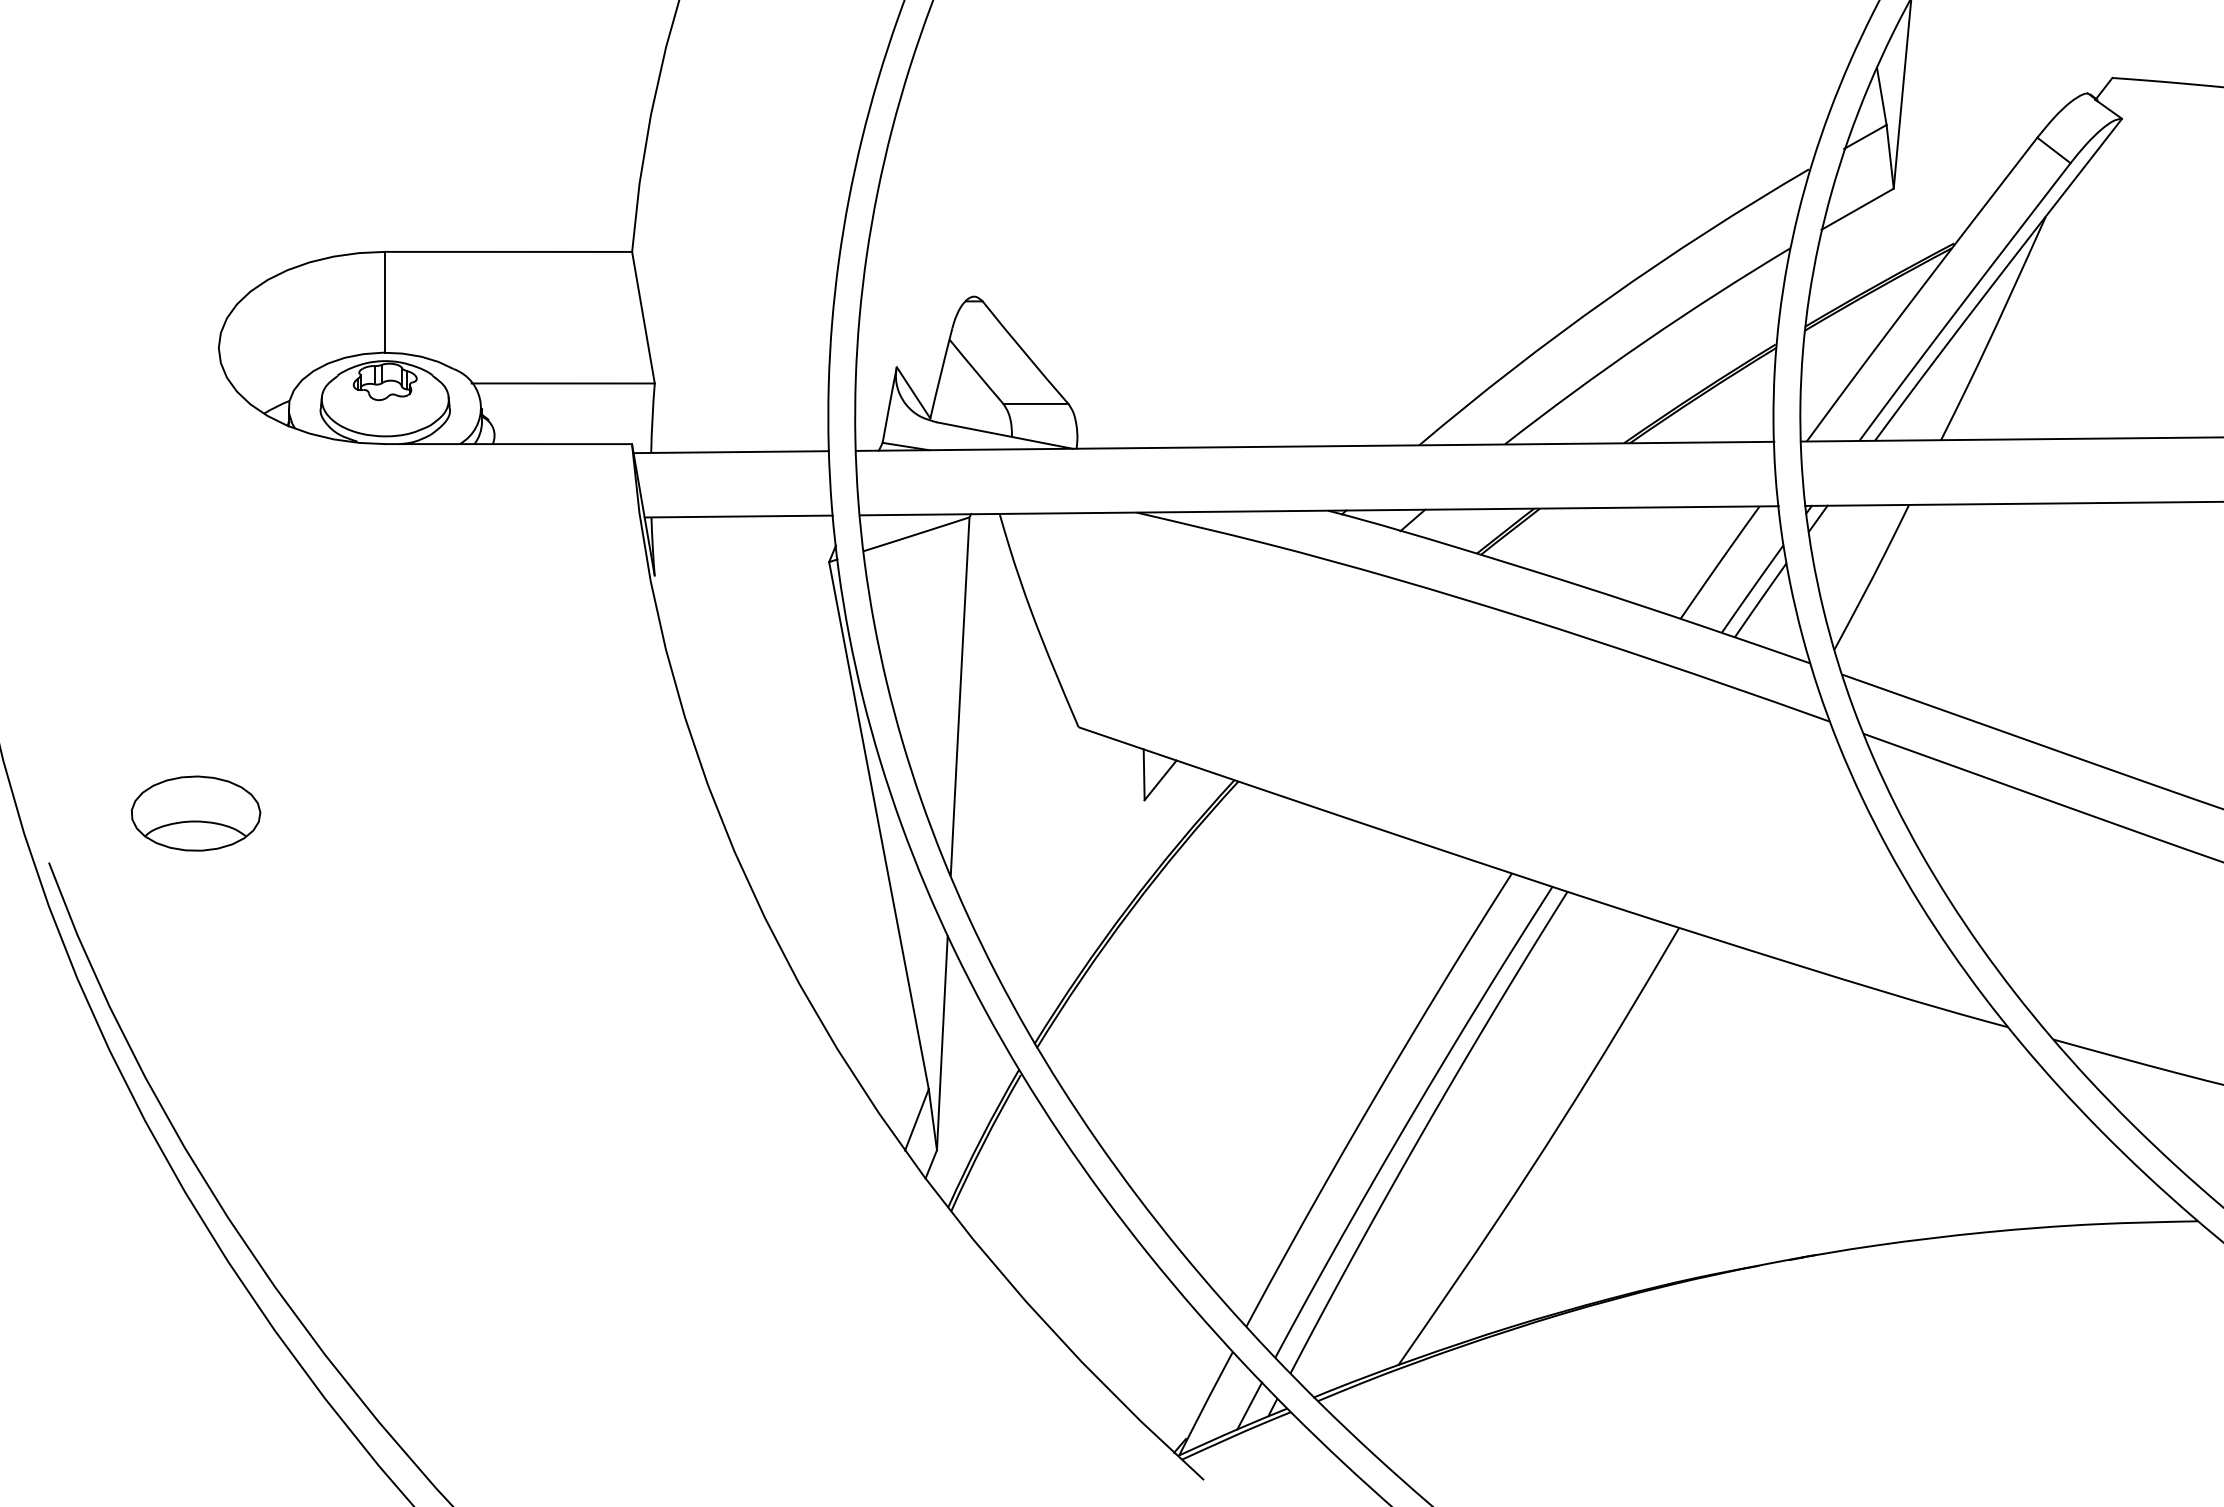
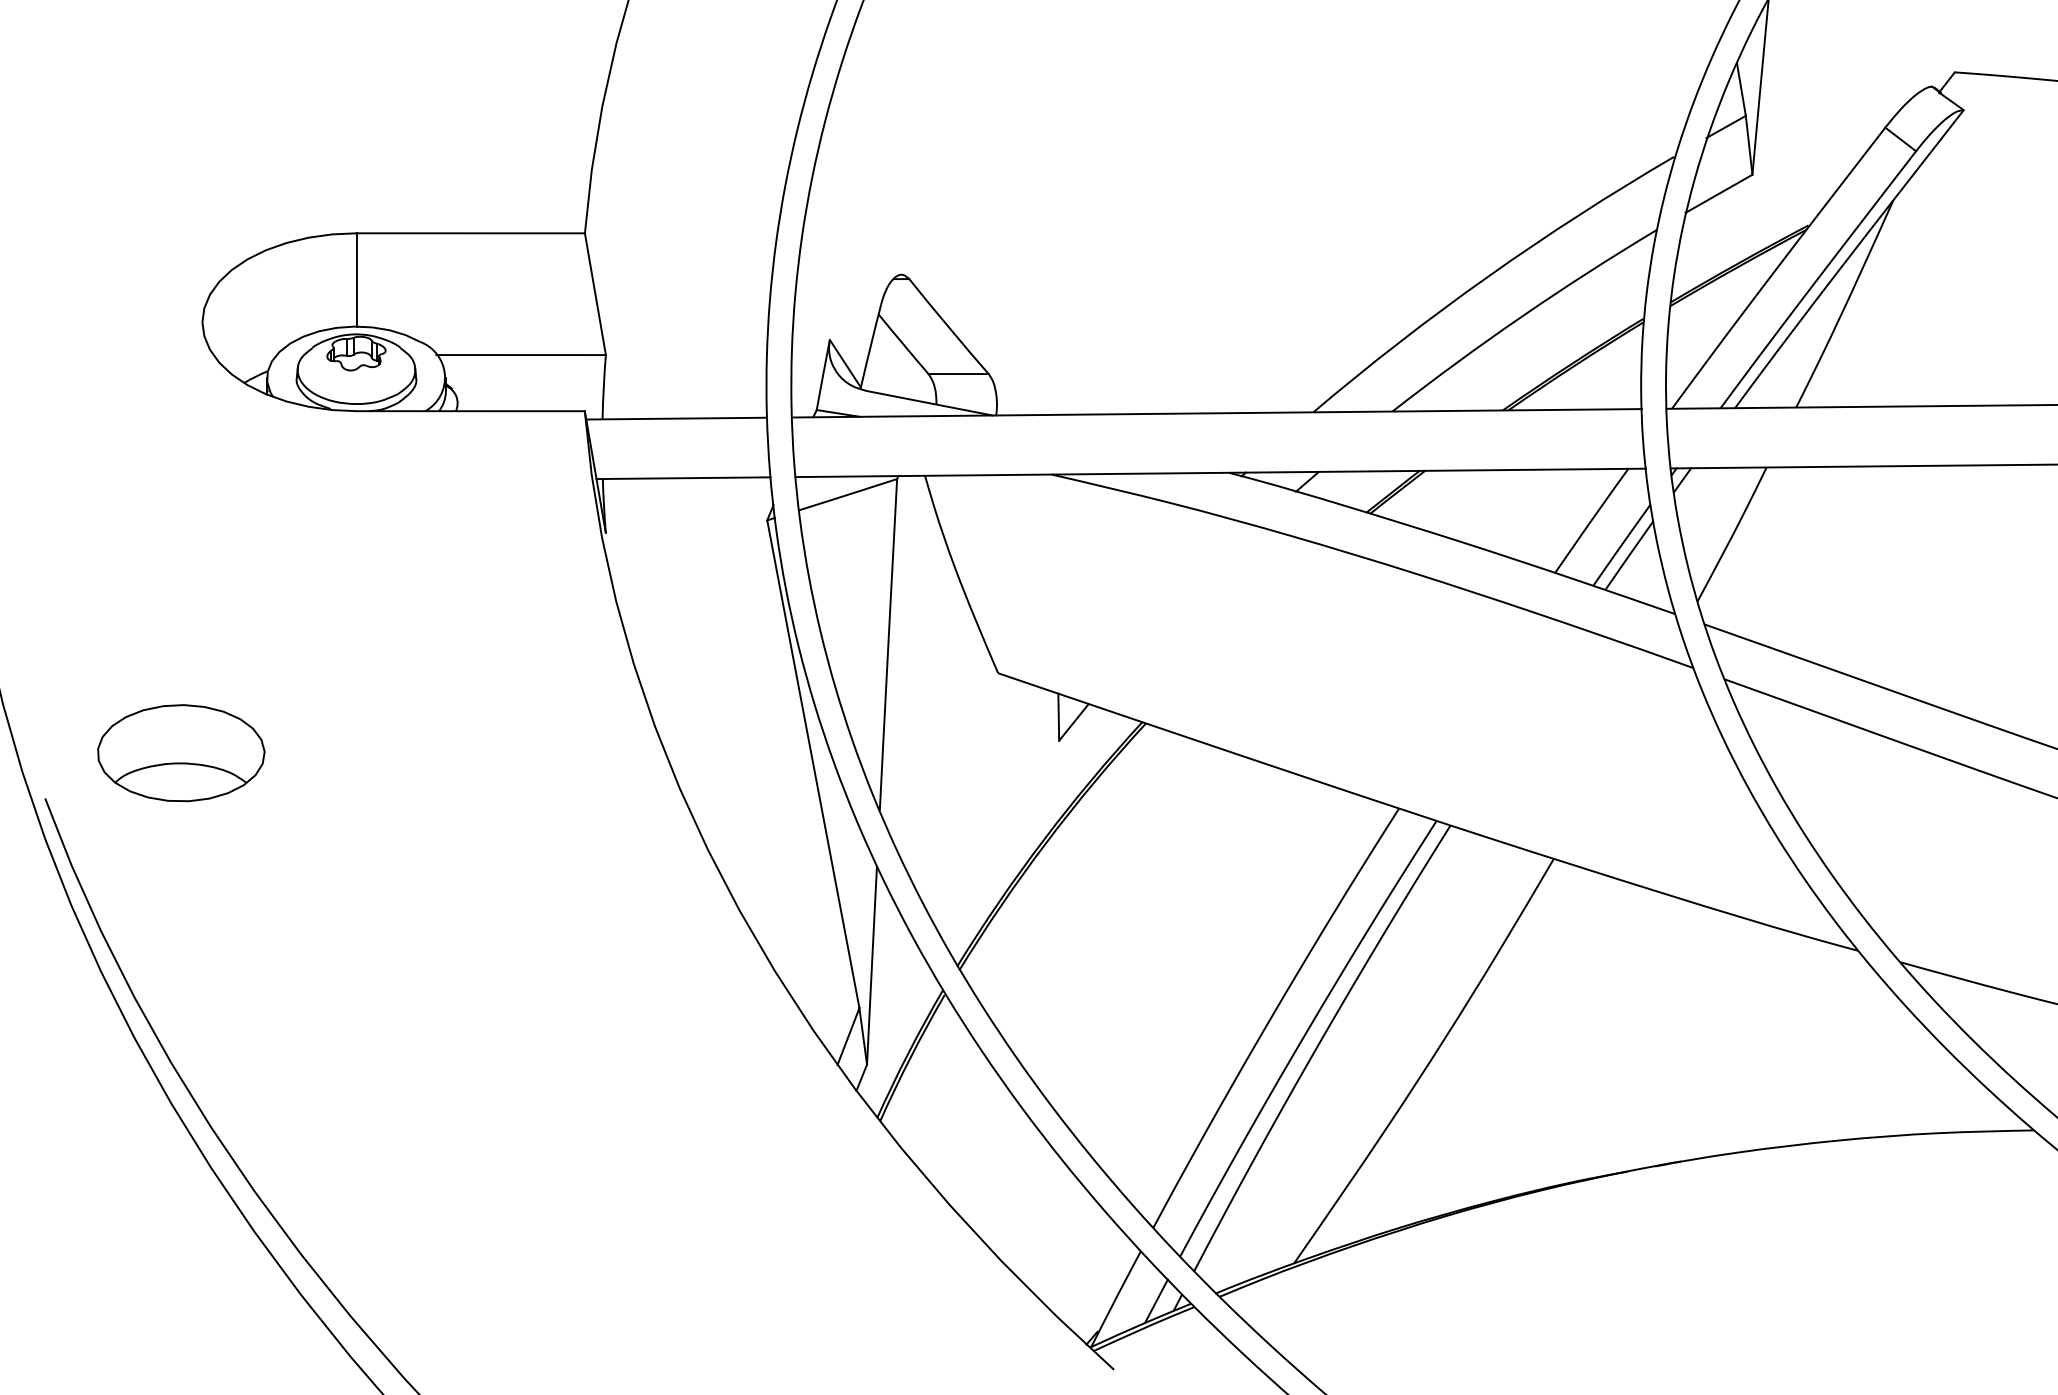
part: (196, 812) -> (181, 752), size x1.4

